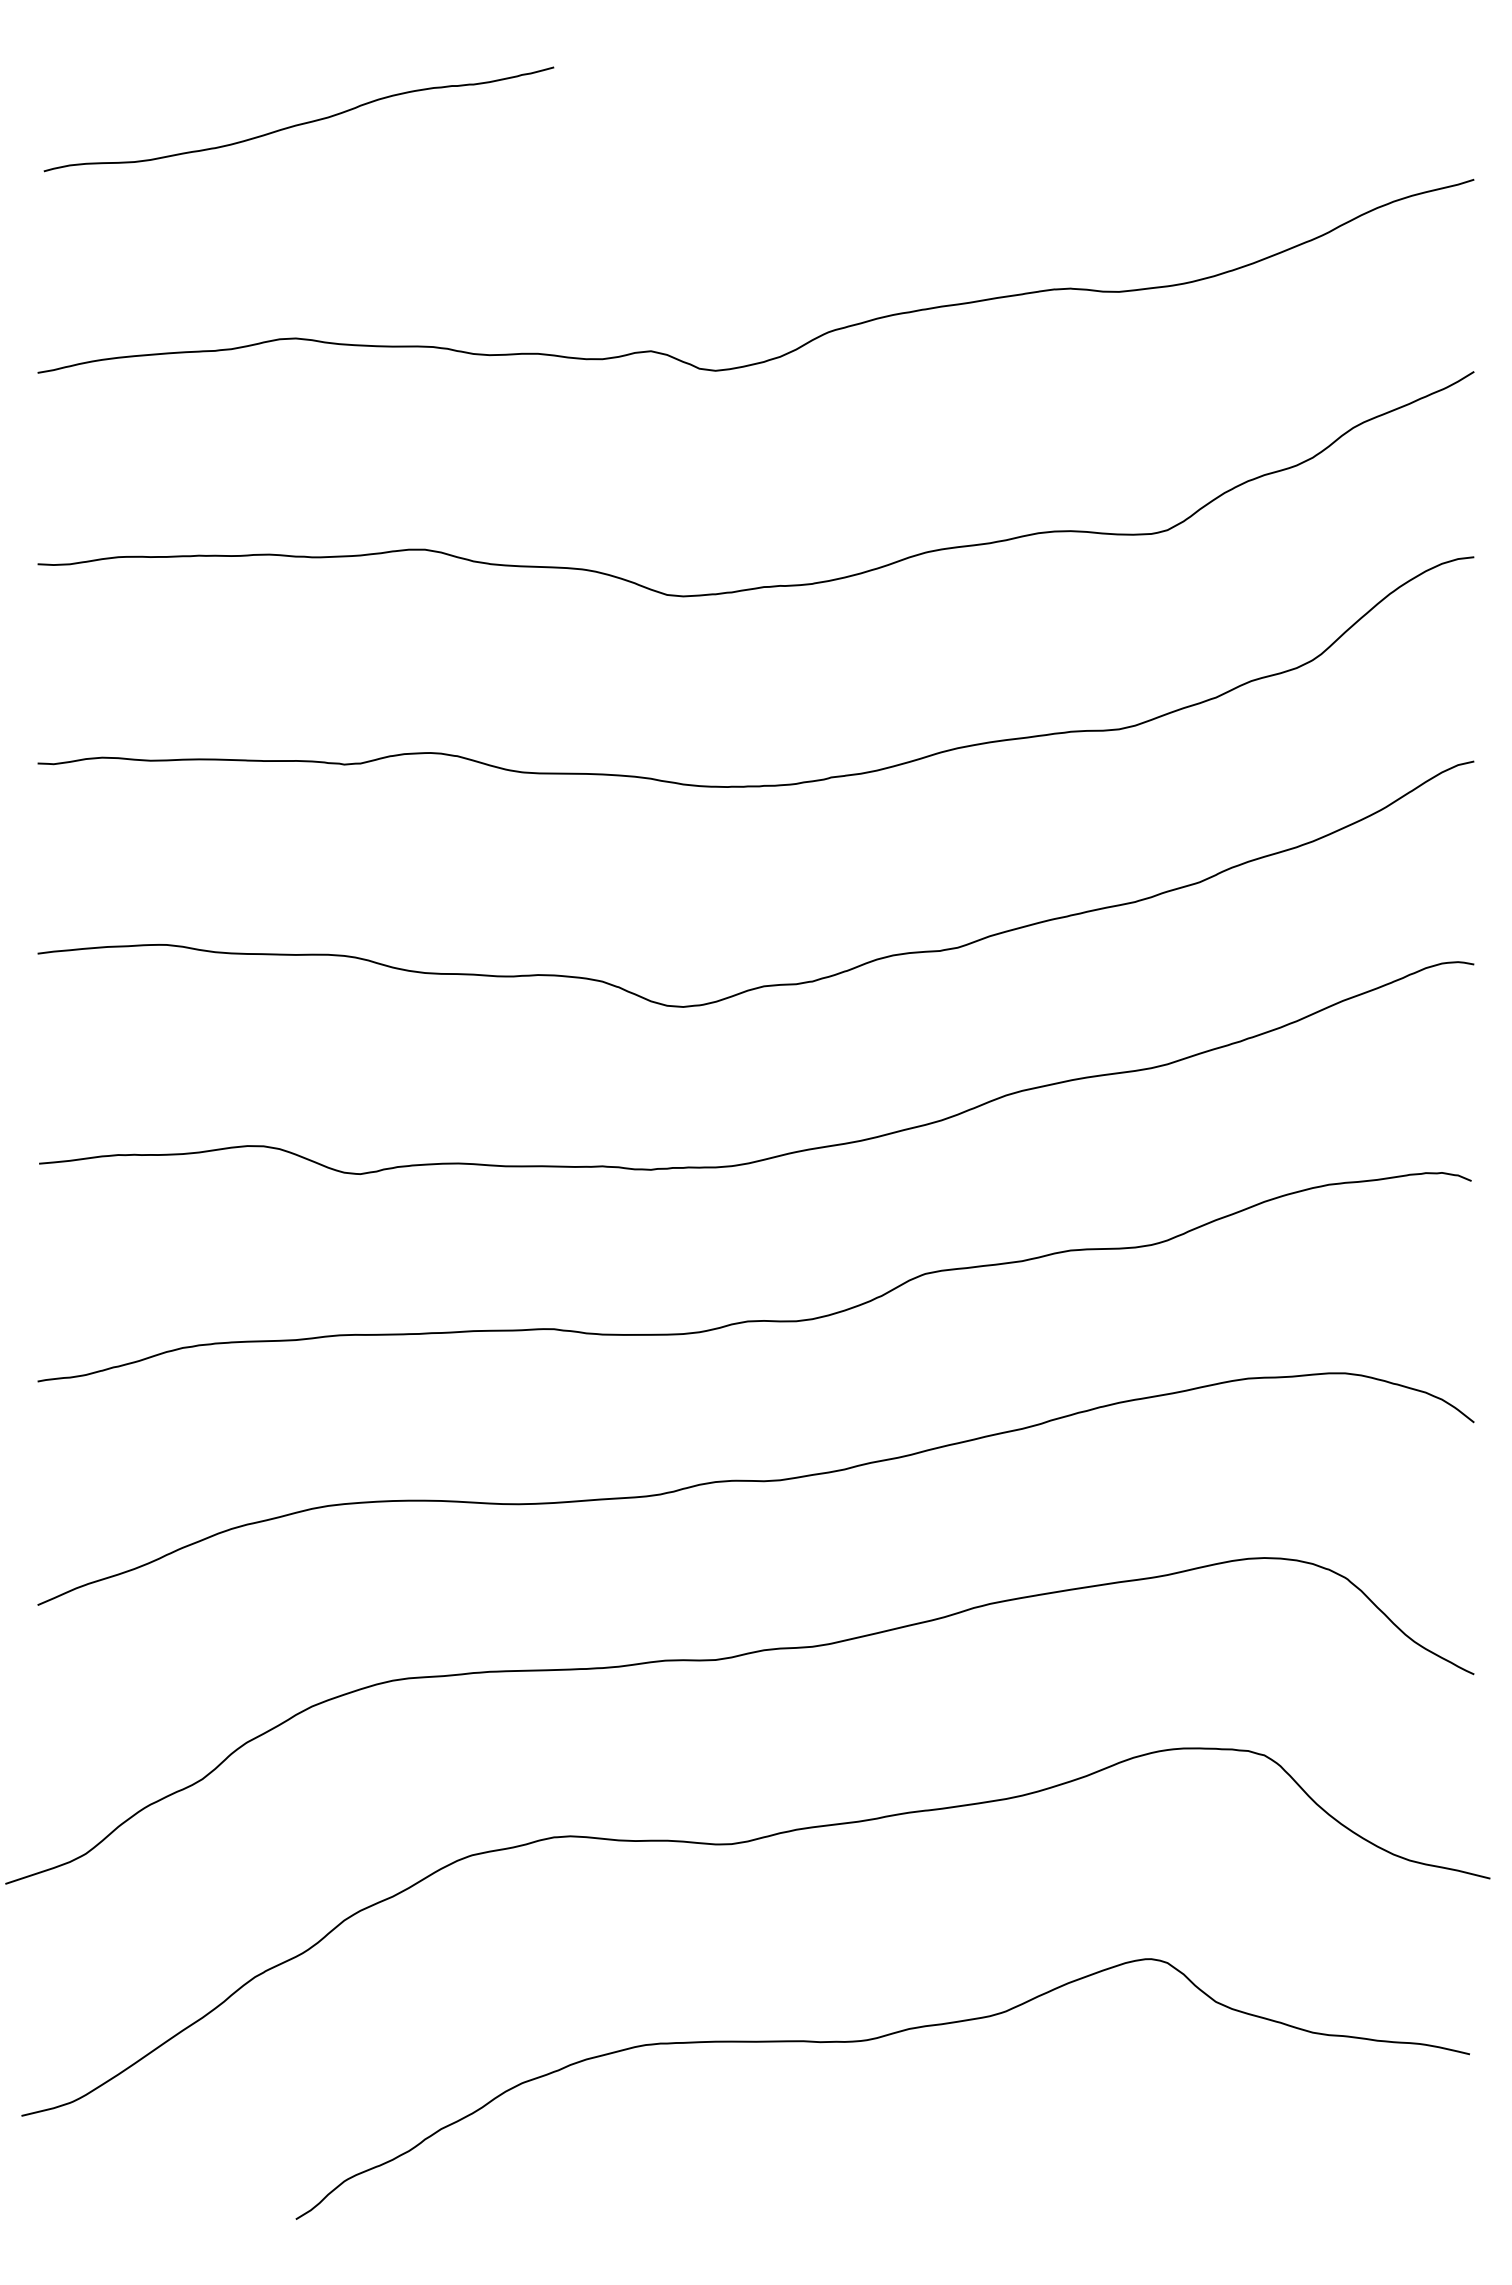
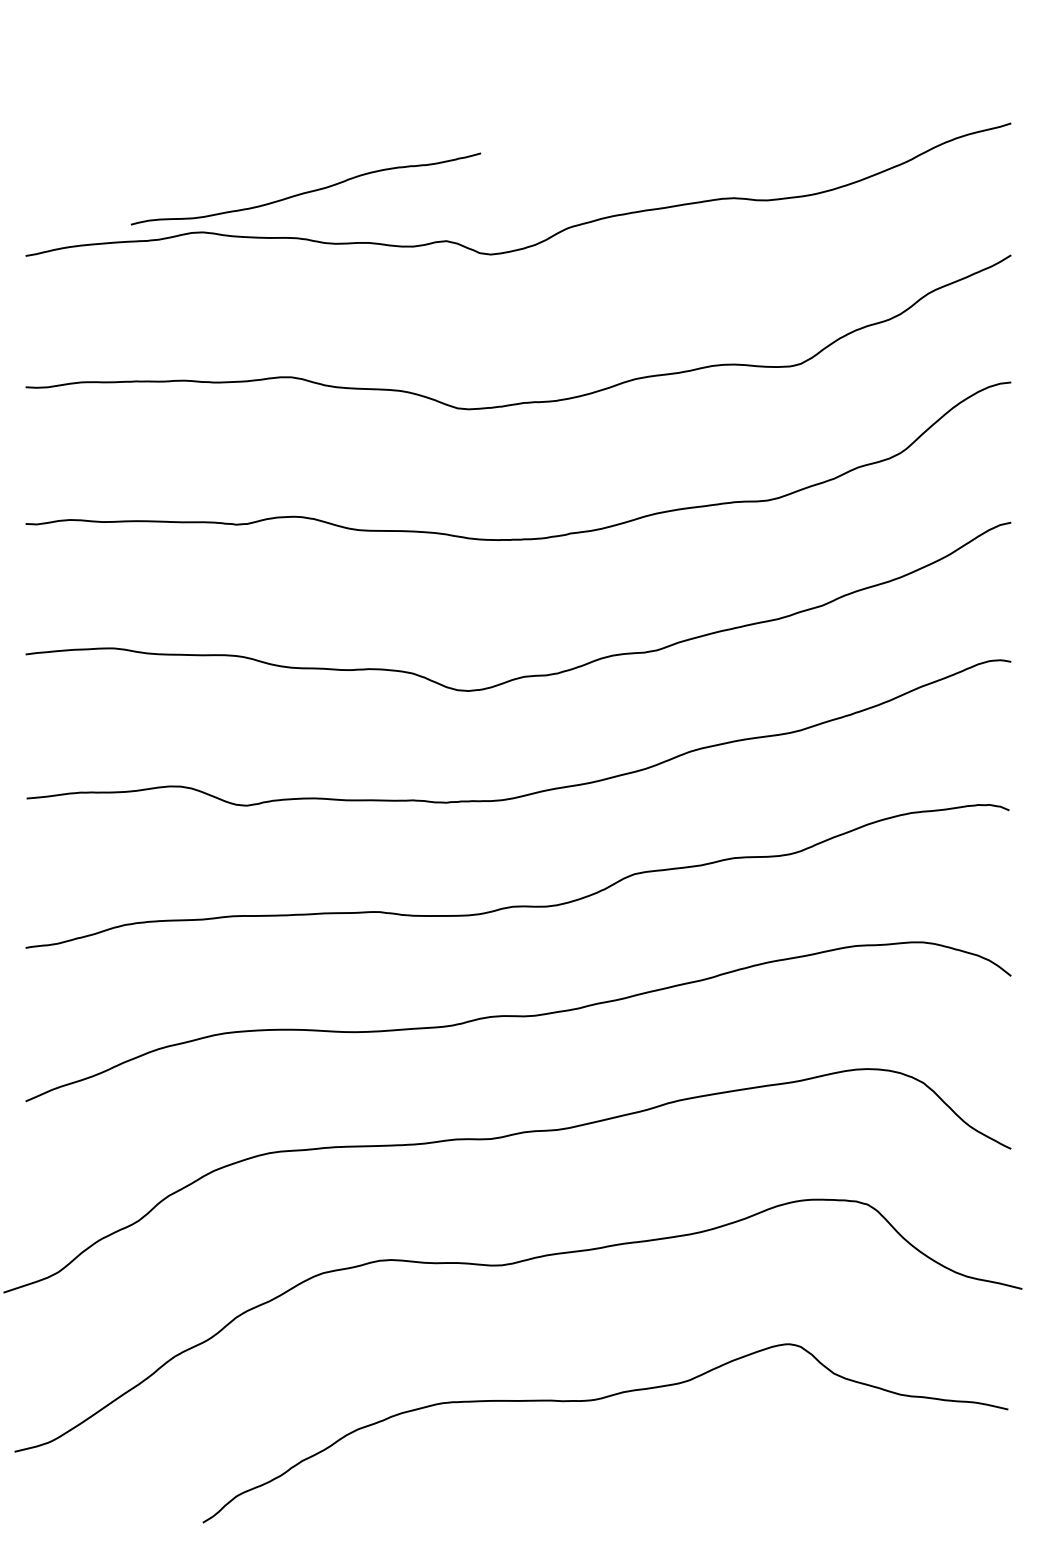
curve: (299, 122) -> (306, 191), moved

